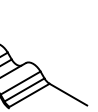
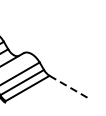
line: (68, 94) -> (70, 87), solid -> dashed

